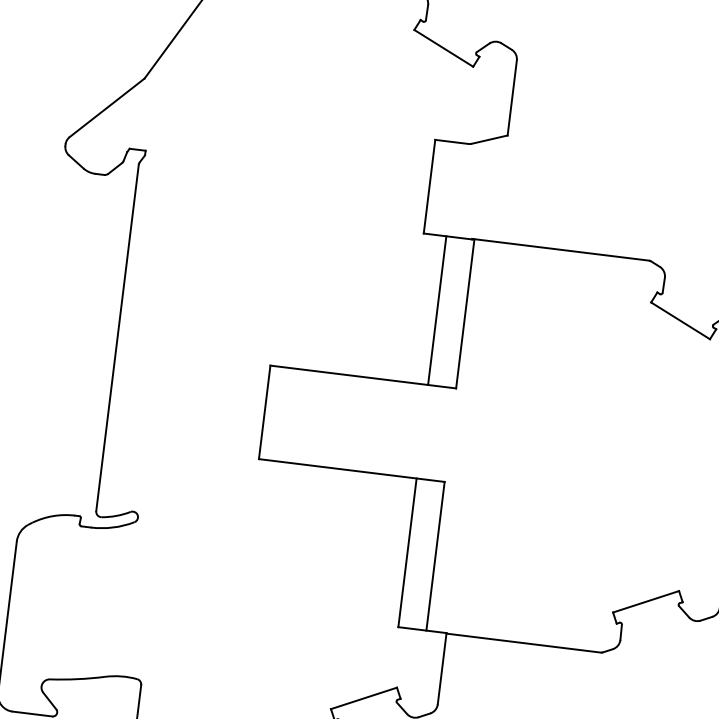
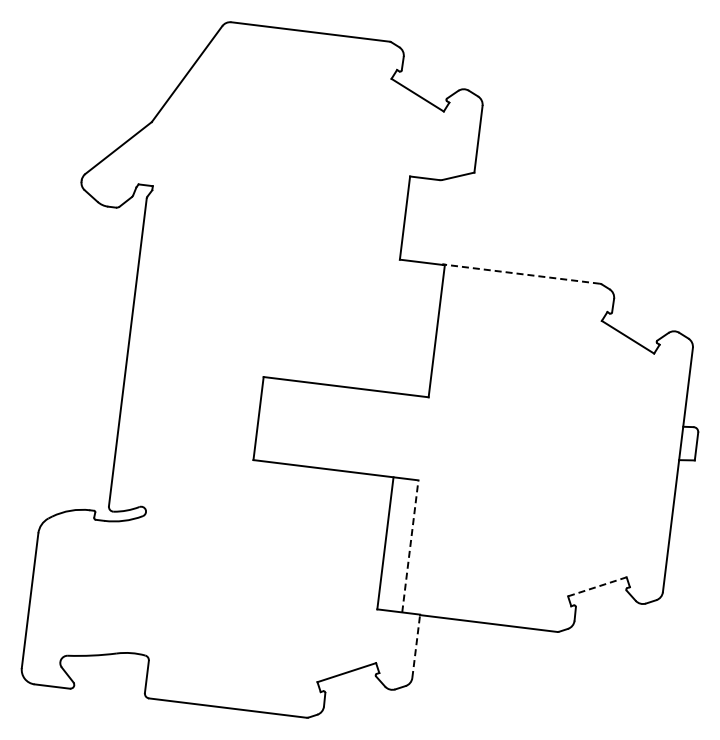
line: (559, 250) -> (520, 274), solid -> dashed
line: (436, 310) -> (411, 328), removed
line: (435, 556) -> (410, 546), solid -> dashed
line: (646, 601) -> (597, 586), solid -> dashed
line: (442, 668) -> (416, 646), solid -> dashed

